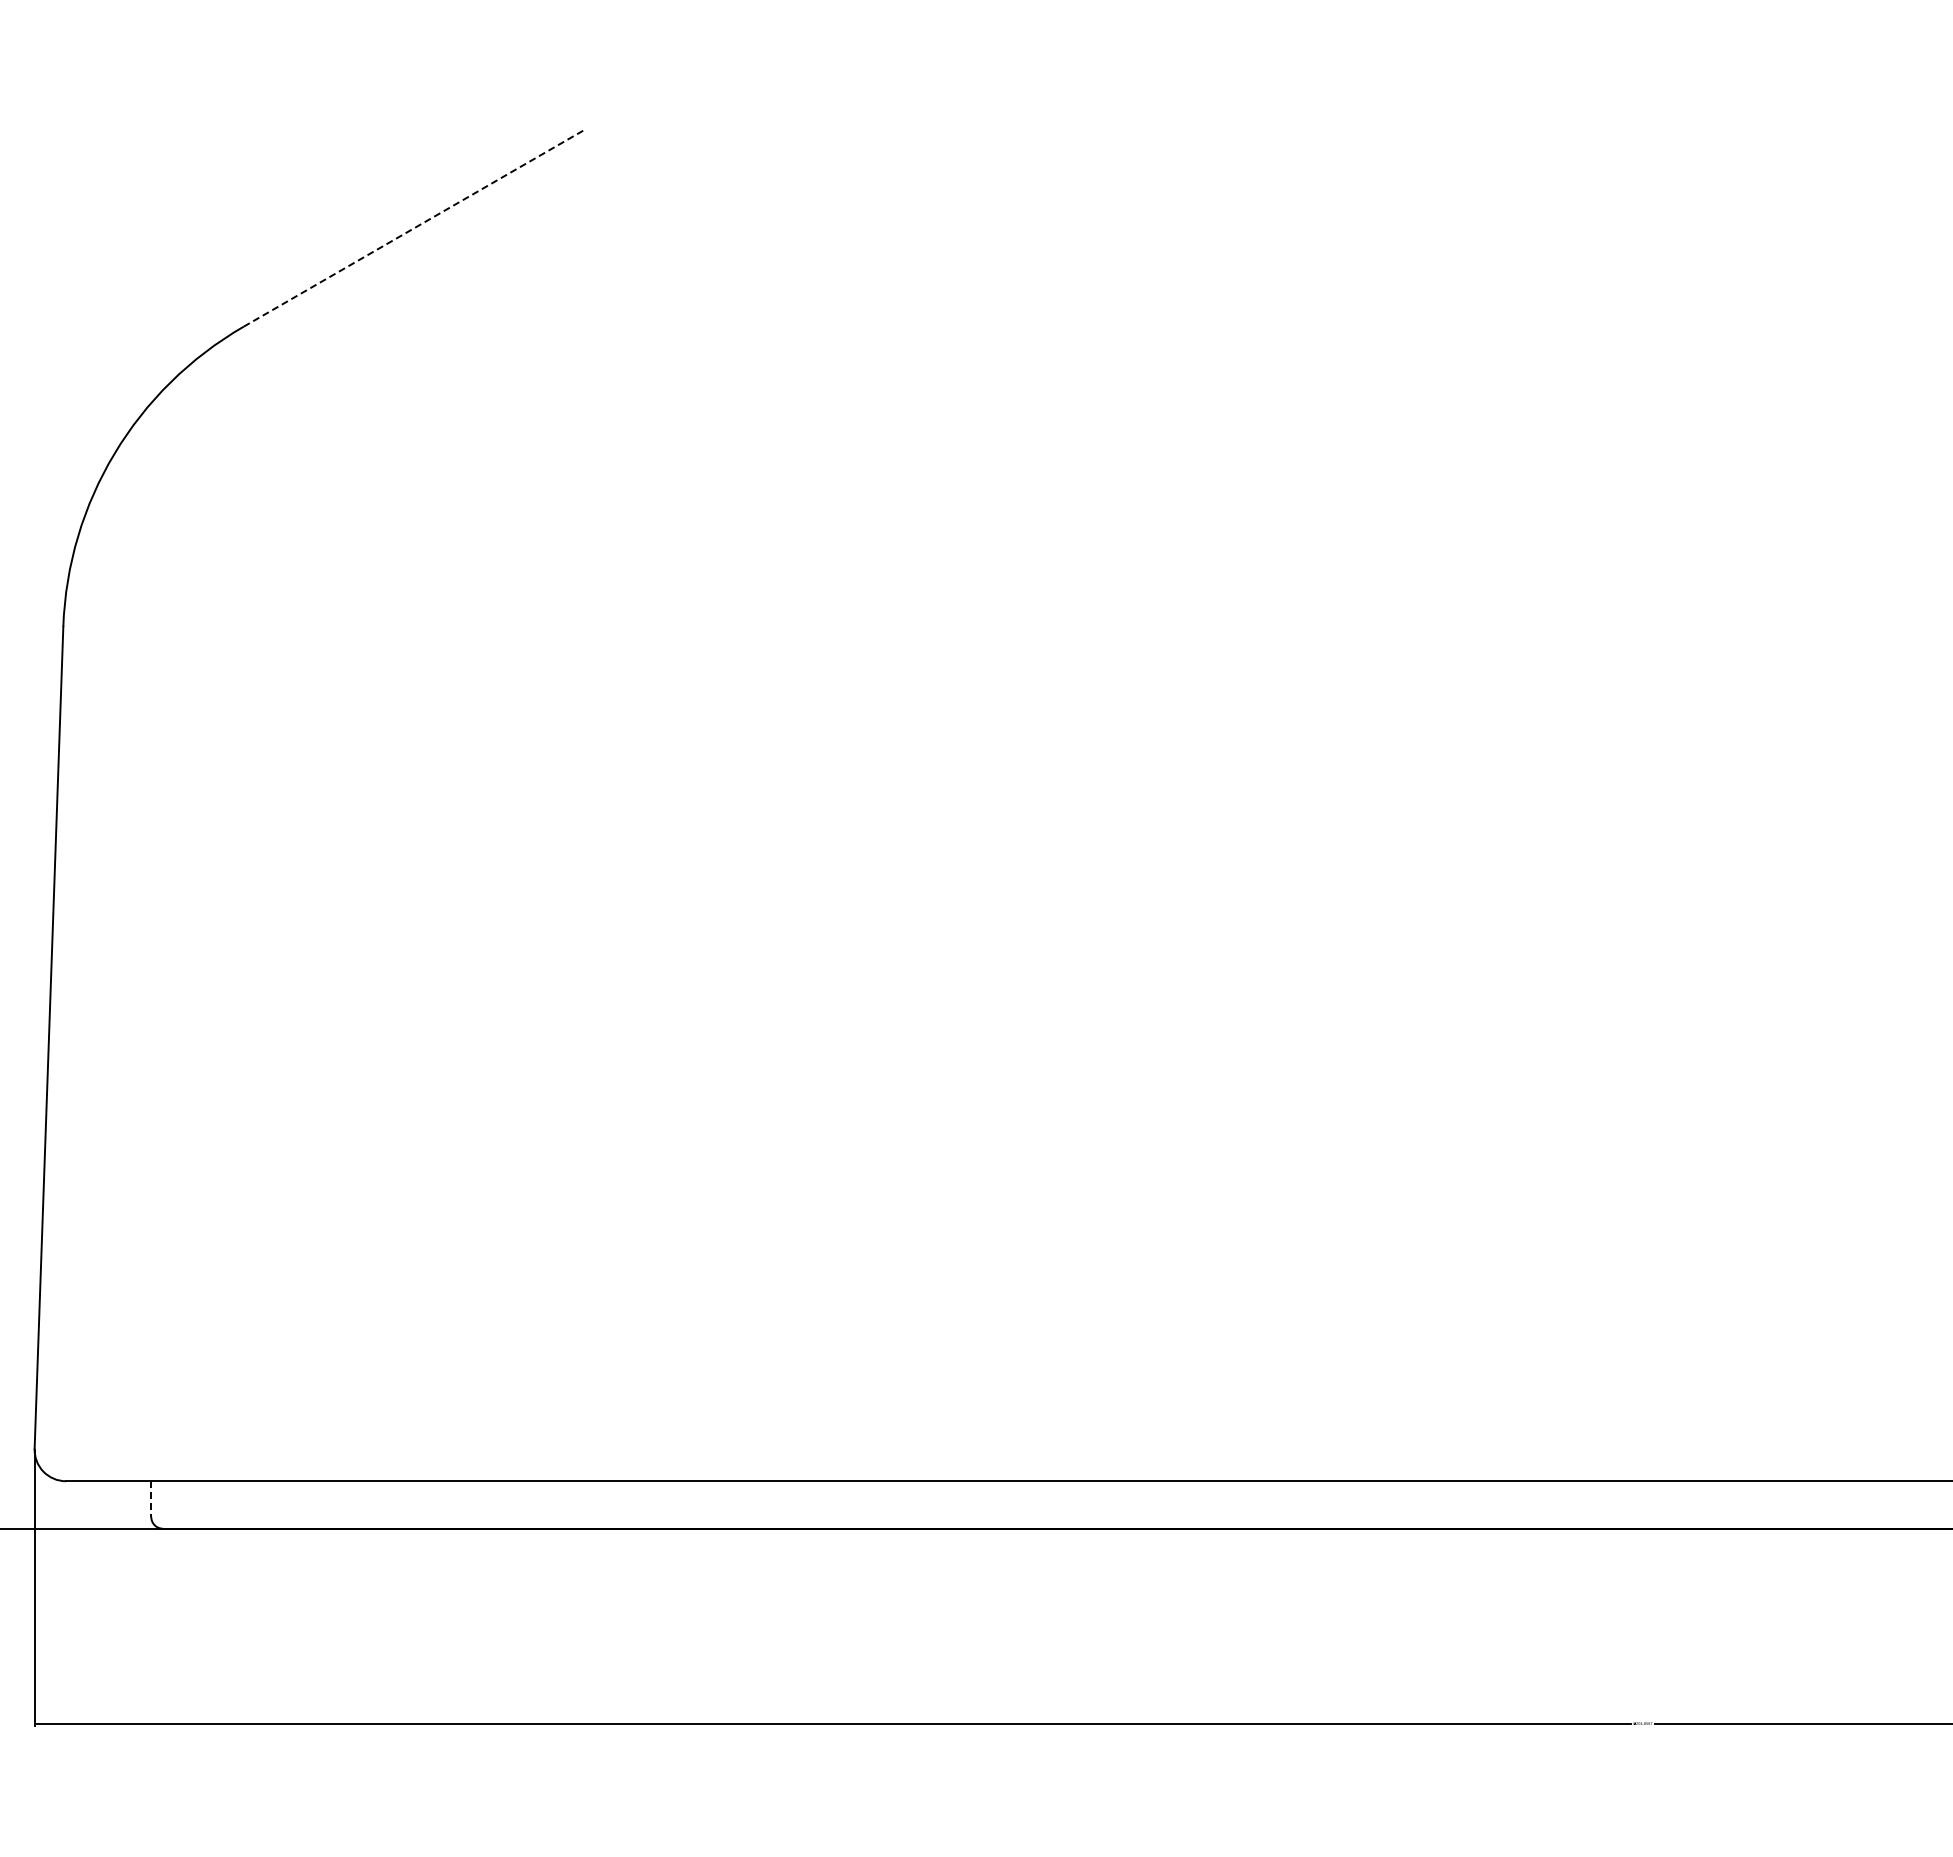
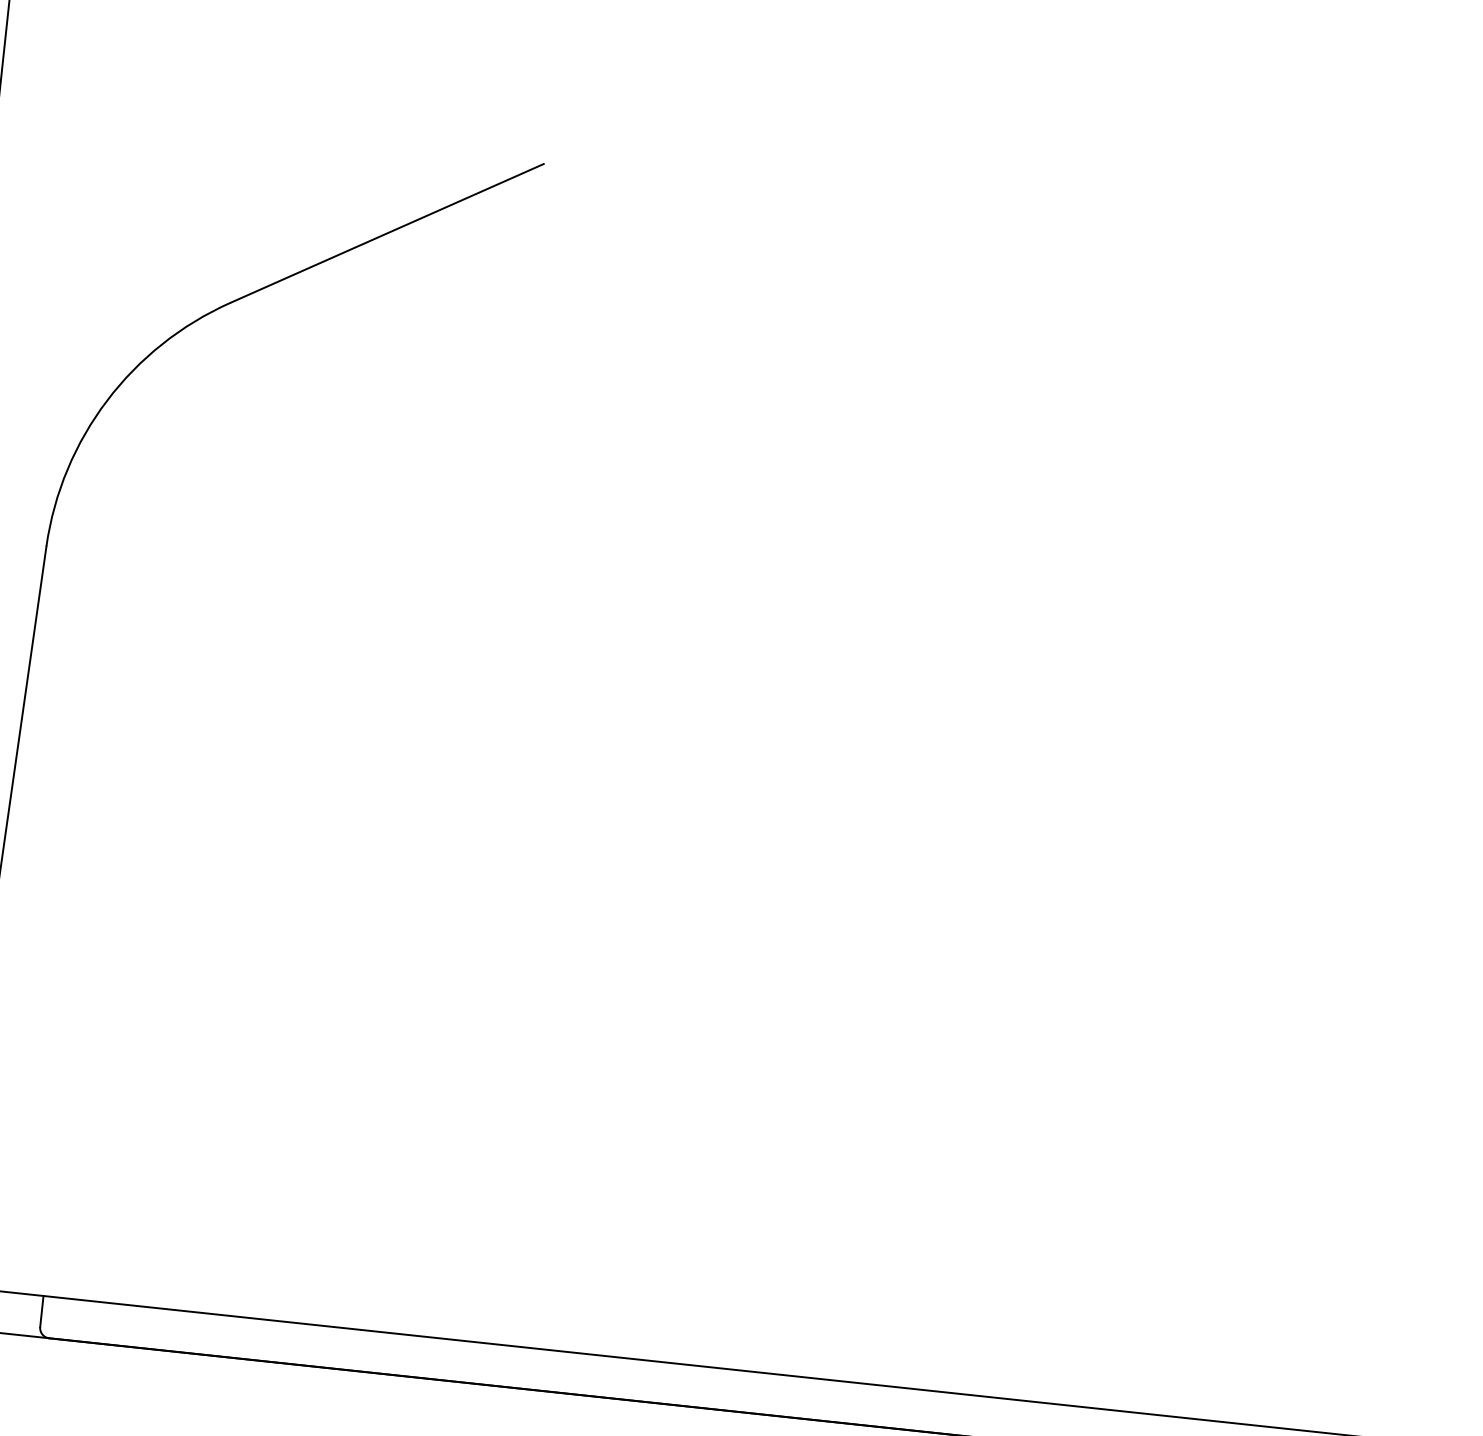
line: (413, 228) -> (387, 233), dashed -> solid
line: (151, 1499) -> (42, 1311), dashed -> solid

